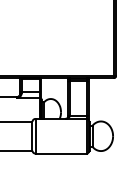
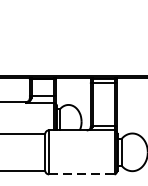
line: (61, 153) -> (82, 174), solid -> dashed

